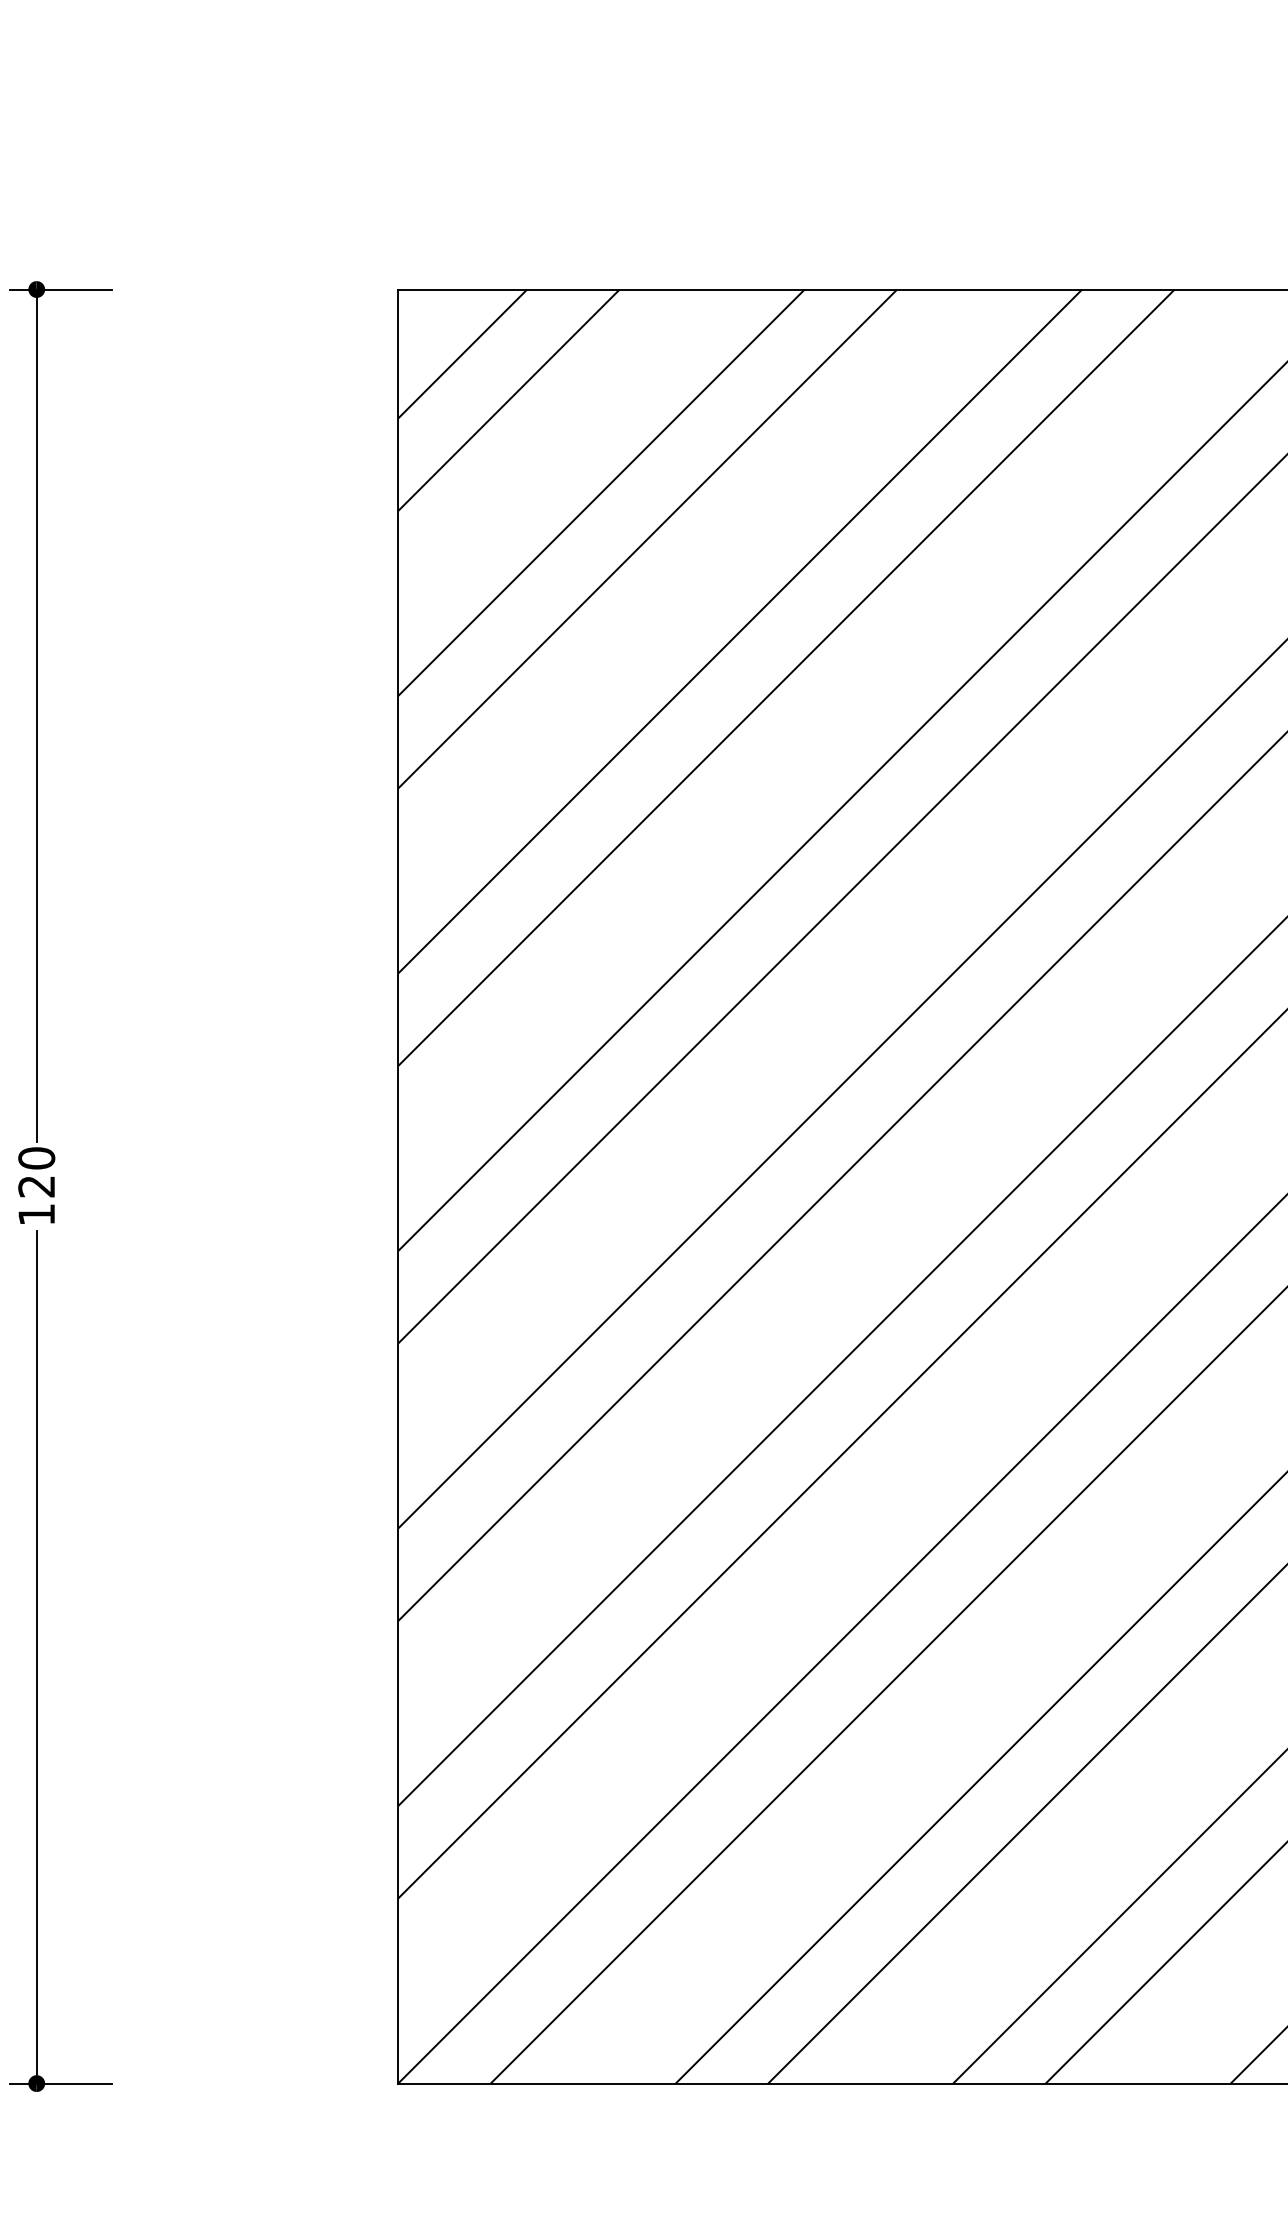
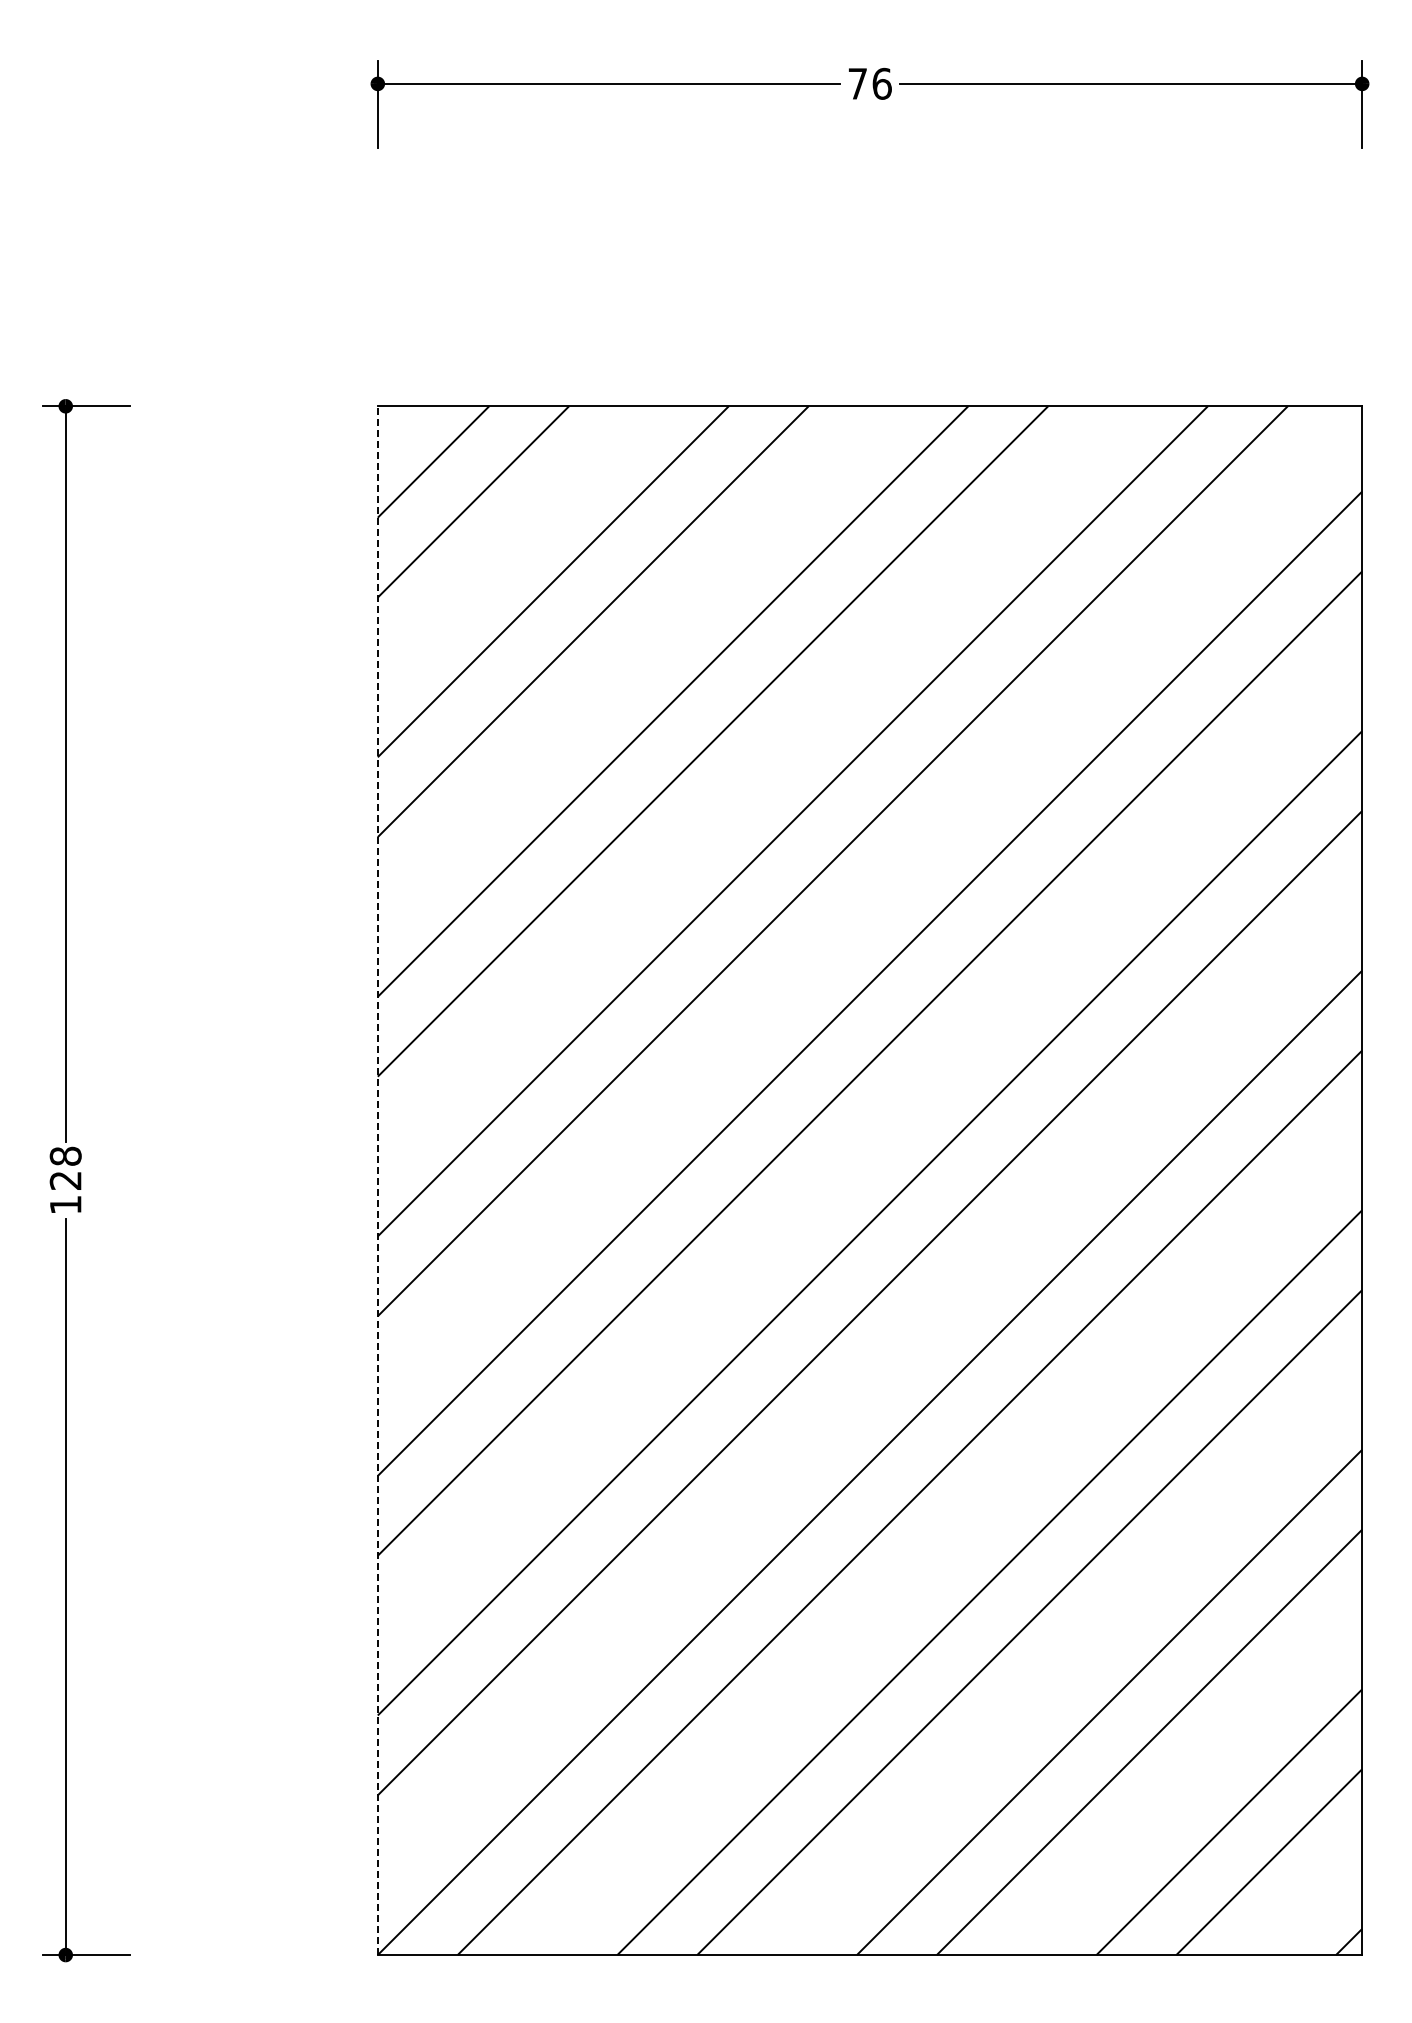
text: (36, 1157) -> (65, 1155), 120 -> 128
line: (397, 1186) -> (377, 1180), solid -> dashed

